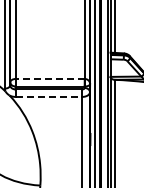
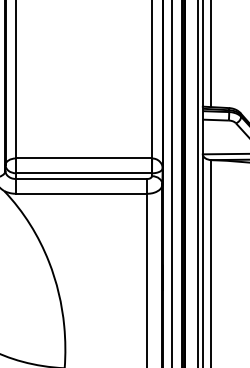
line: (50, 78) -> (84, 157), dashed -> solid
line: (49, 96) -> (82, 192), dashed -> solid

